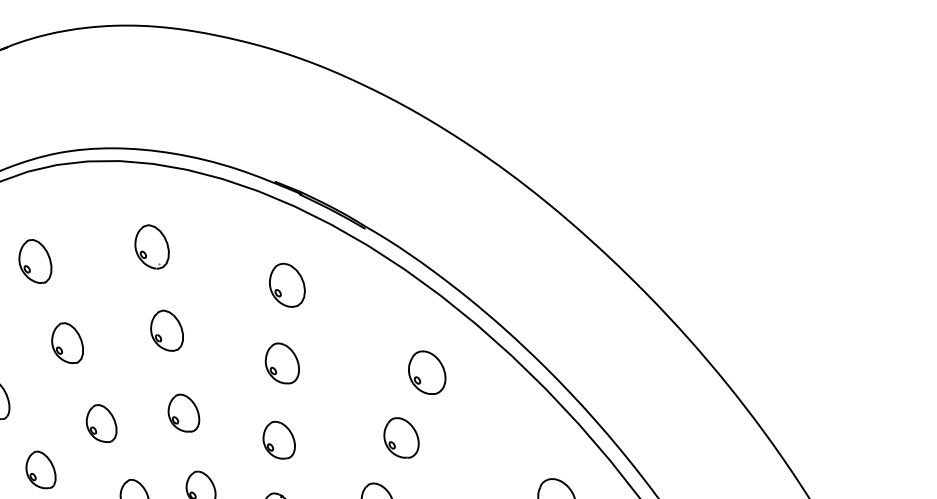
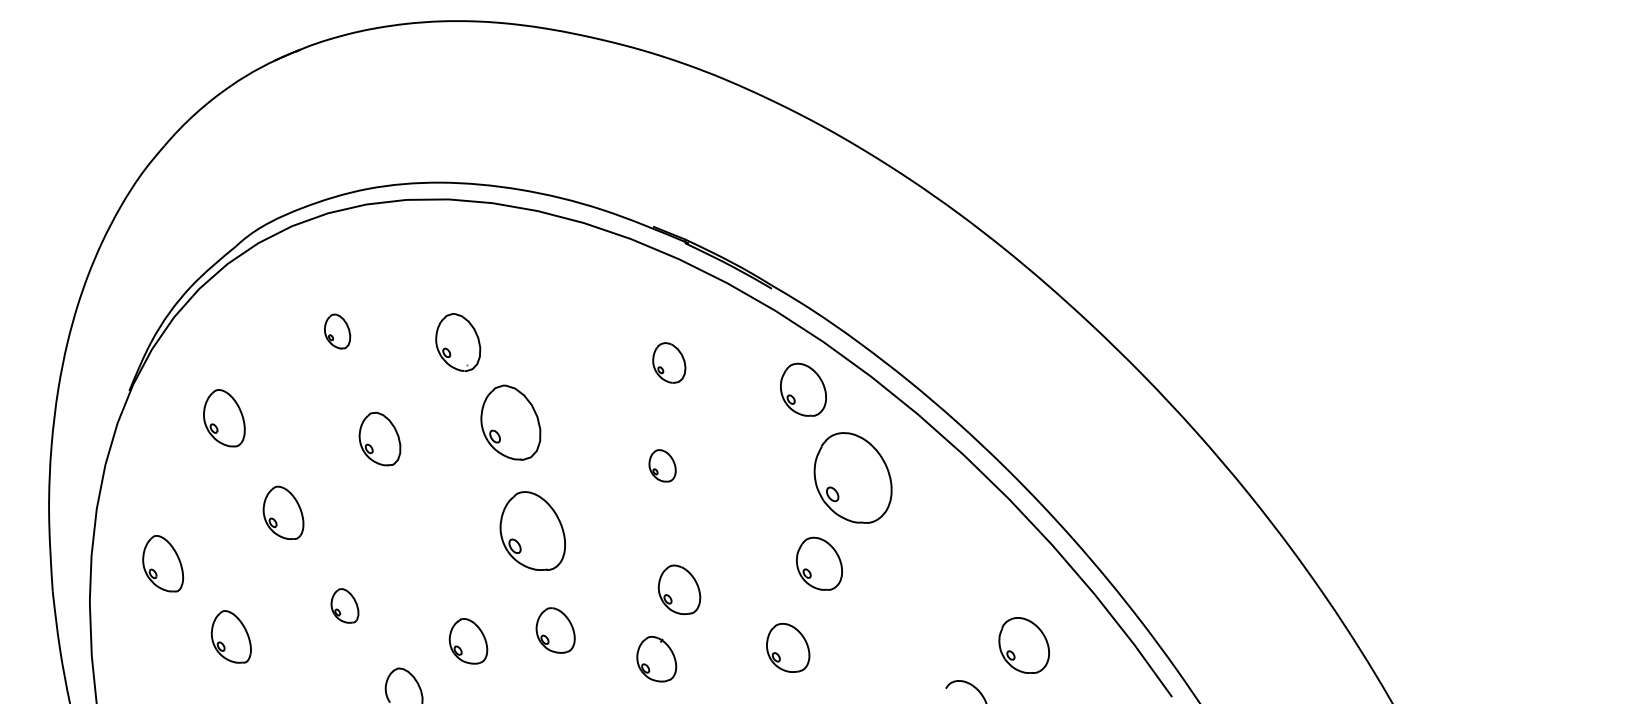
part: (152, 246) -> (458, 342), moved
part: (35, 261) -> (337, 331), size x0.6
part: (287, 284) -> (669, 362), size x0.7
part: (389, 305) -> (803, 389), added
part: (166, 330) -> (510, 422), size x1.4
part: (282, 363) -> (662, 465), size x0.6
part: (427, 372) -> (853, 477), size x1.6
part: (184, 413) -> (533, 531), size x1.6
part: (101, 423) -> (424, 544), removed
part: (279, 439) -> (679, 589), moved
part: (40, 469) -> (344, 605), size x0.7

